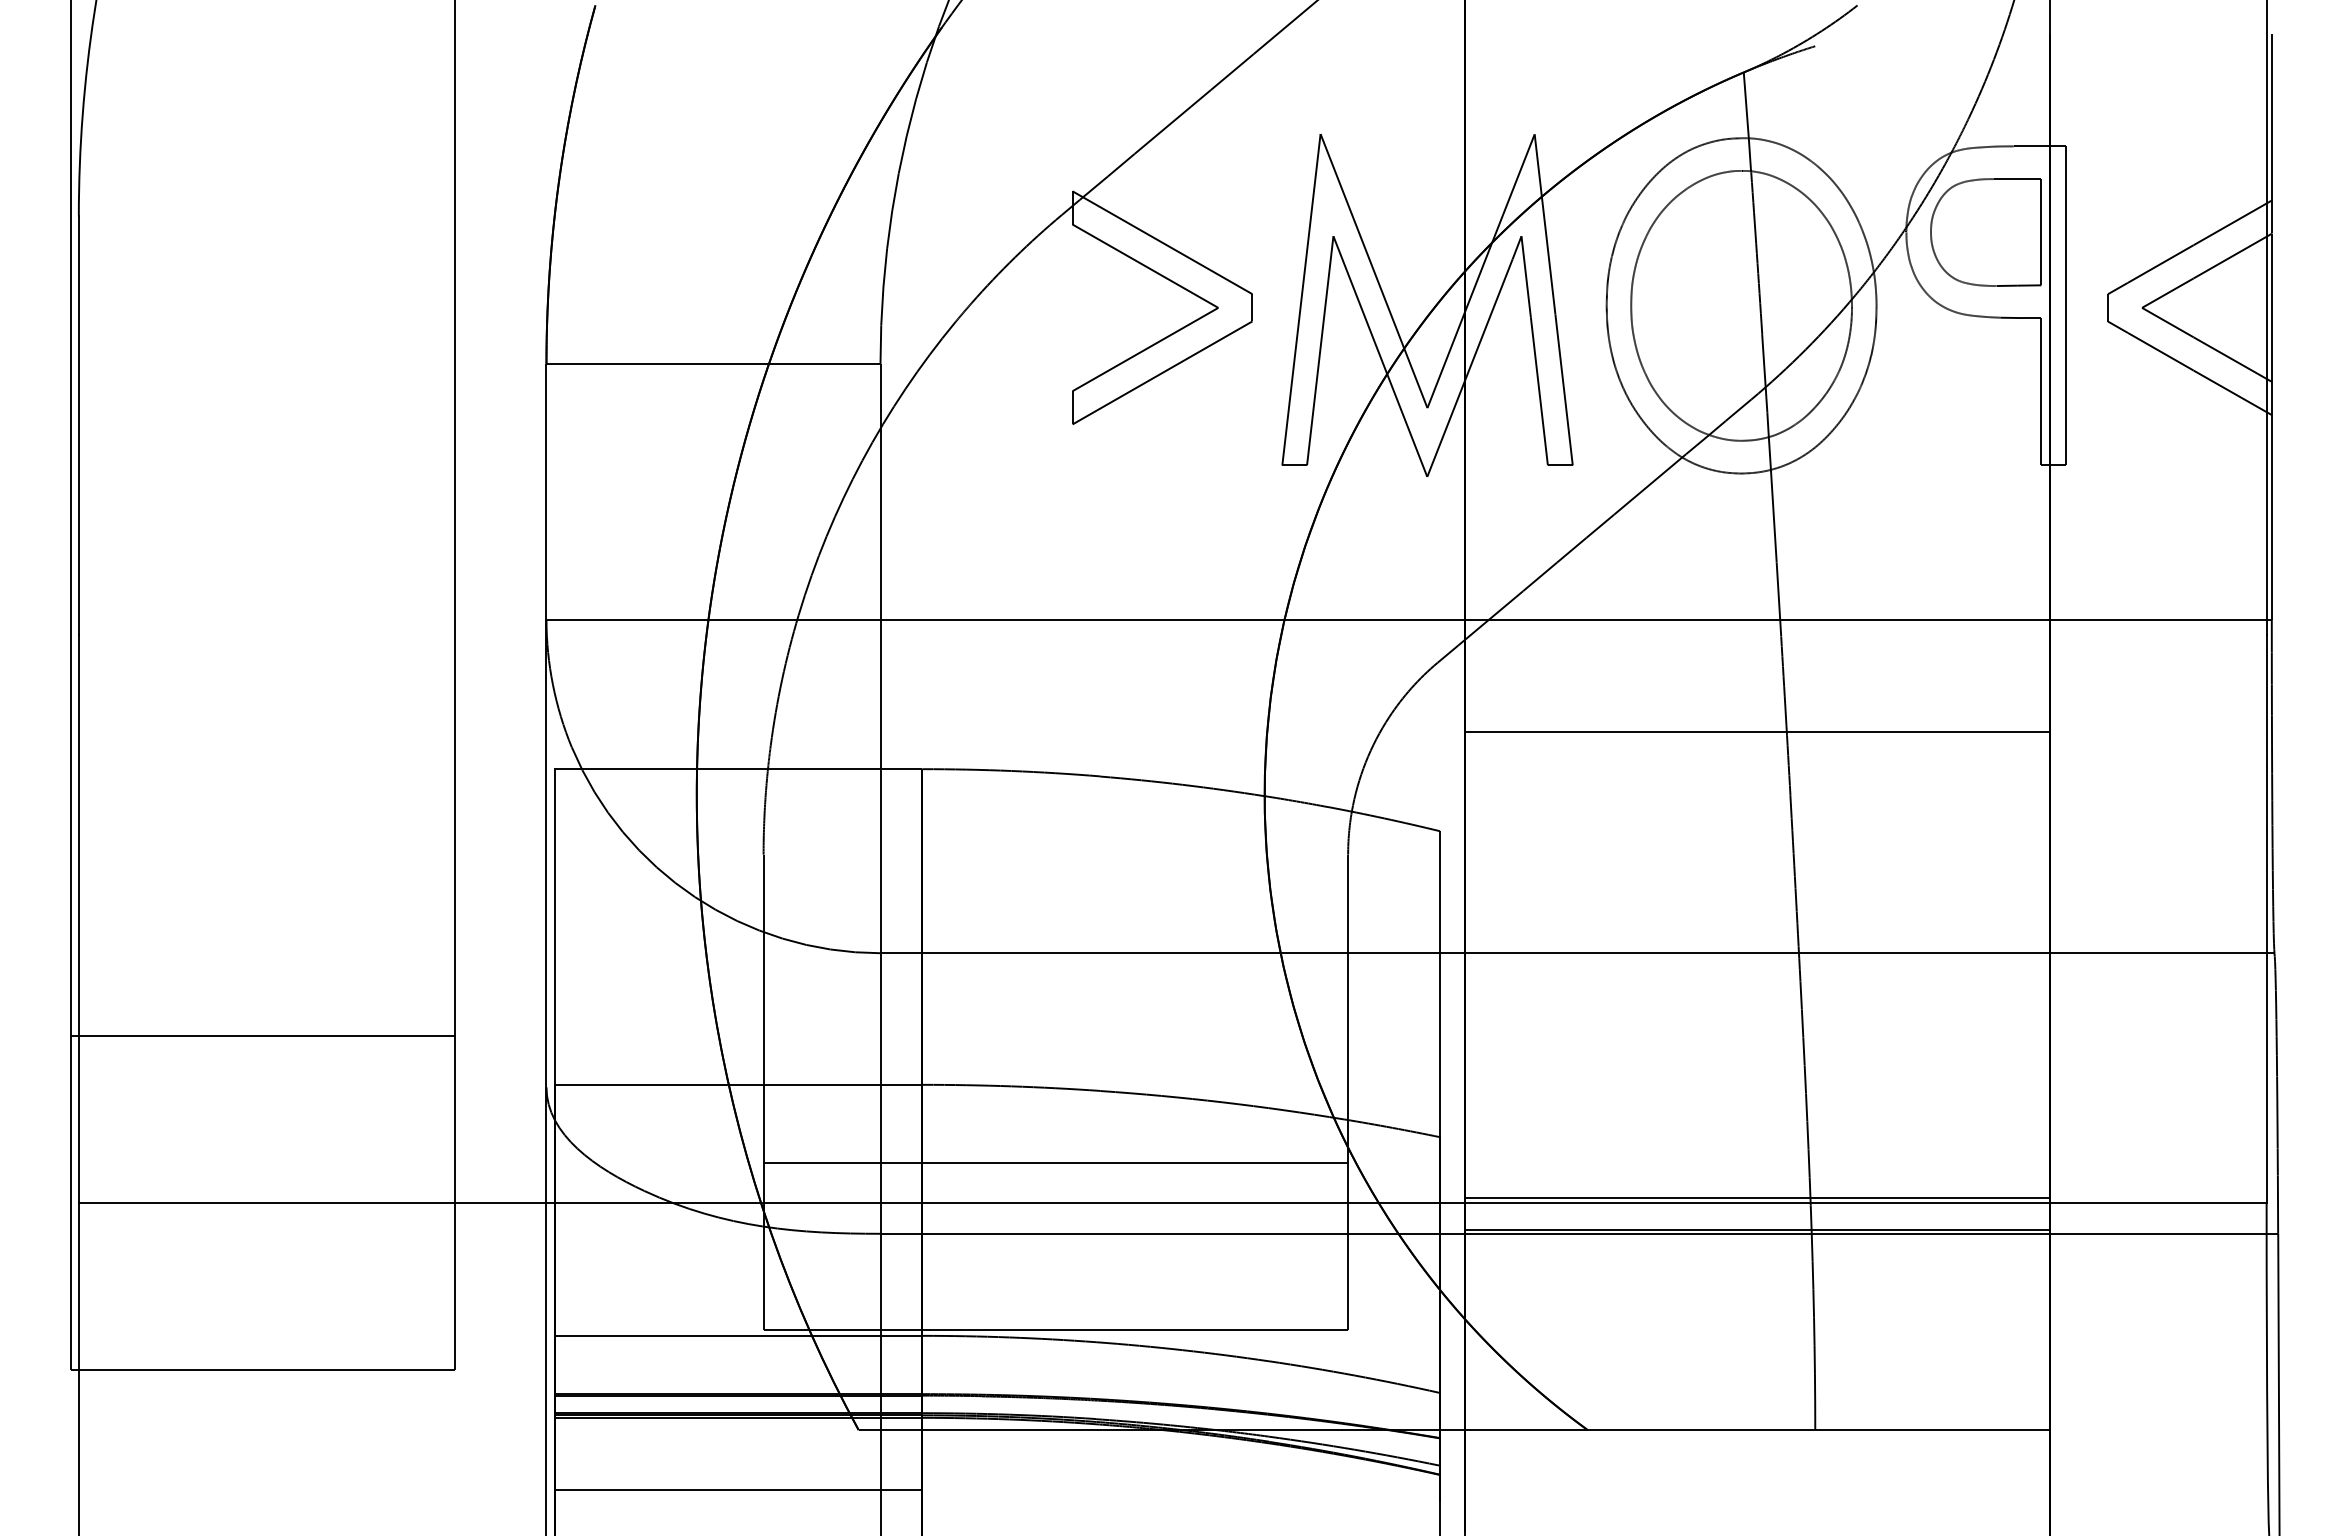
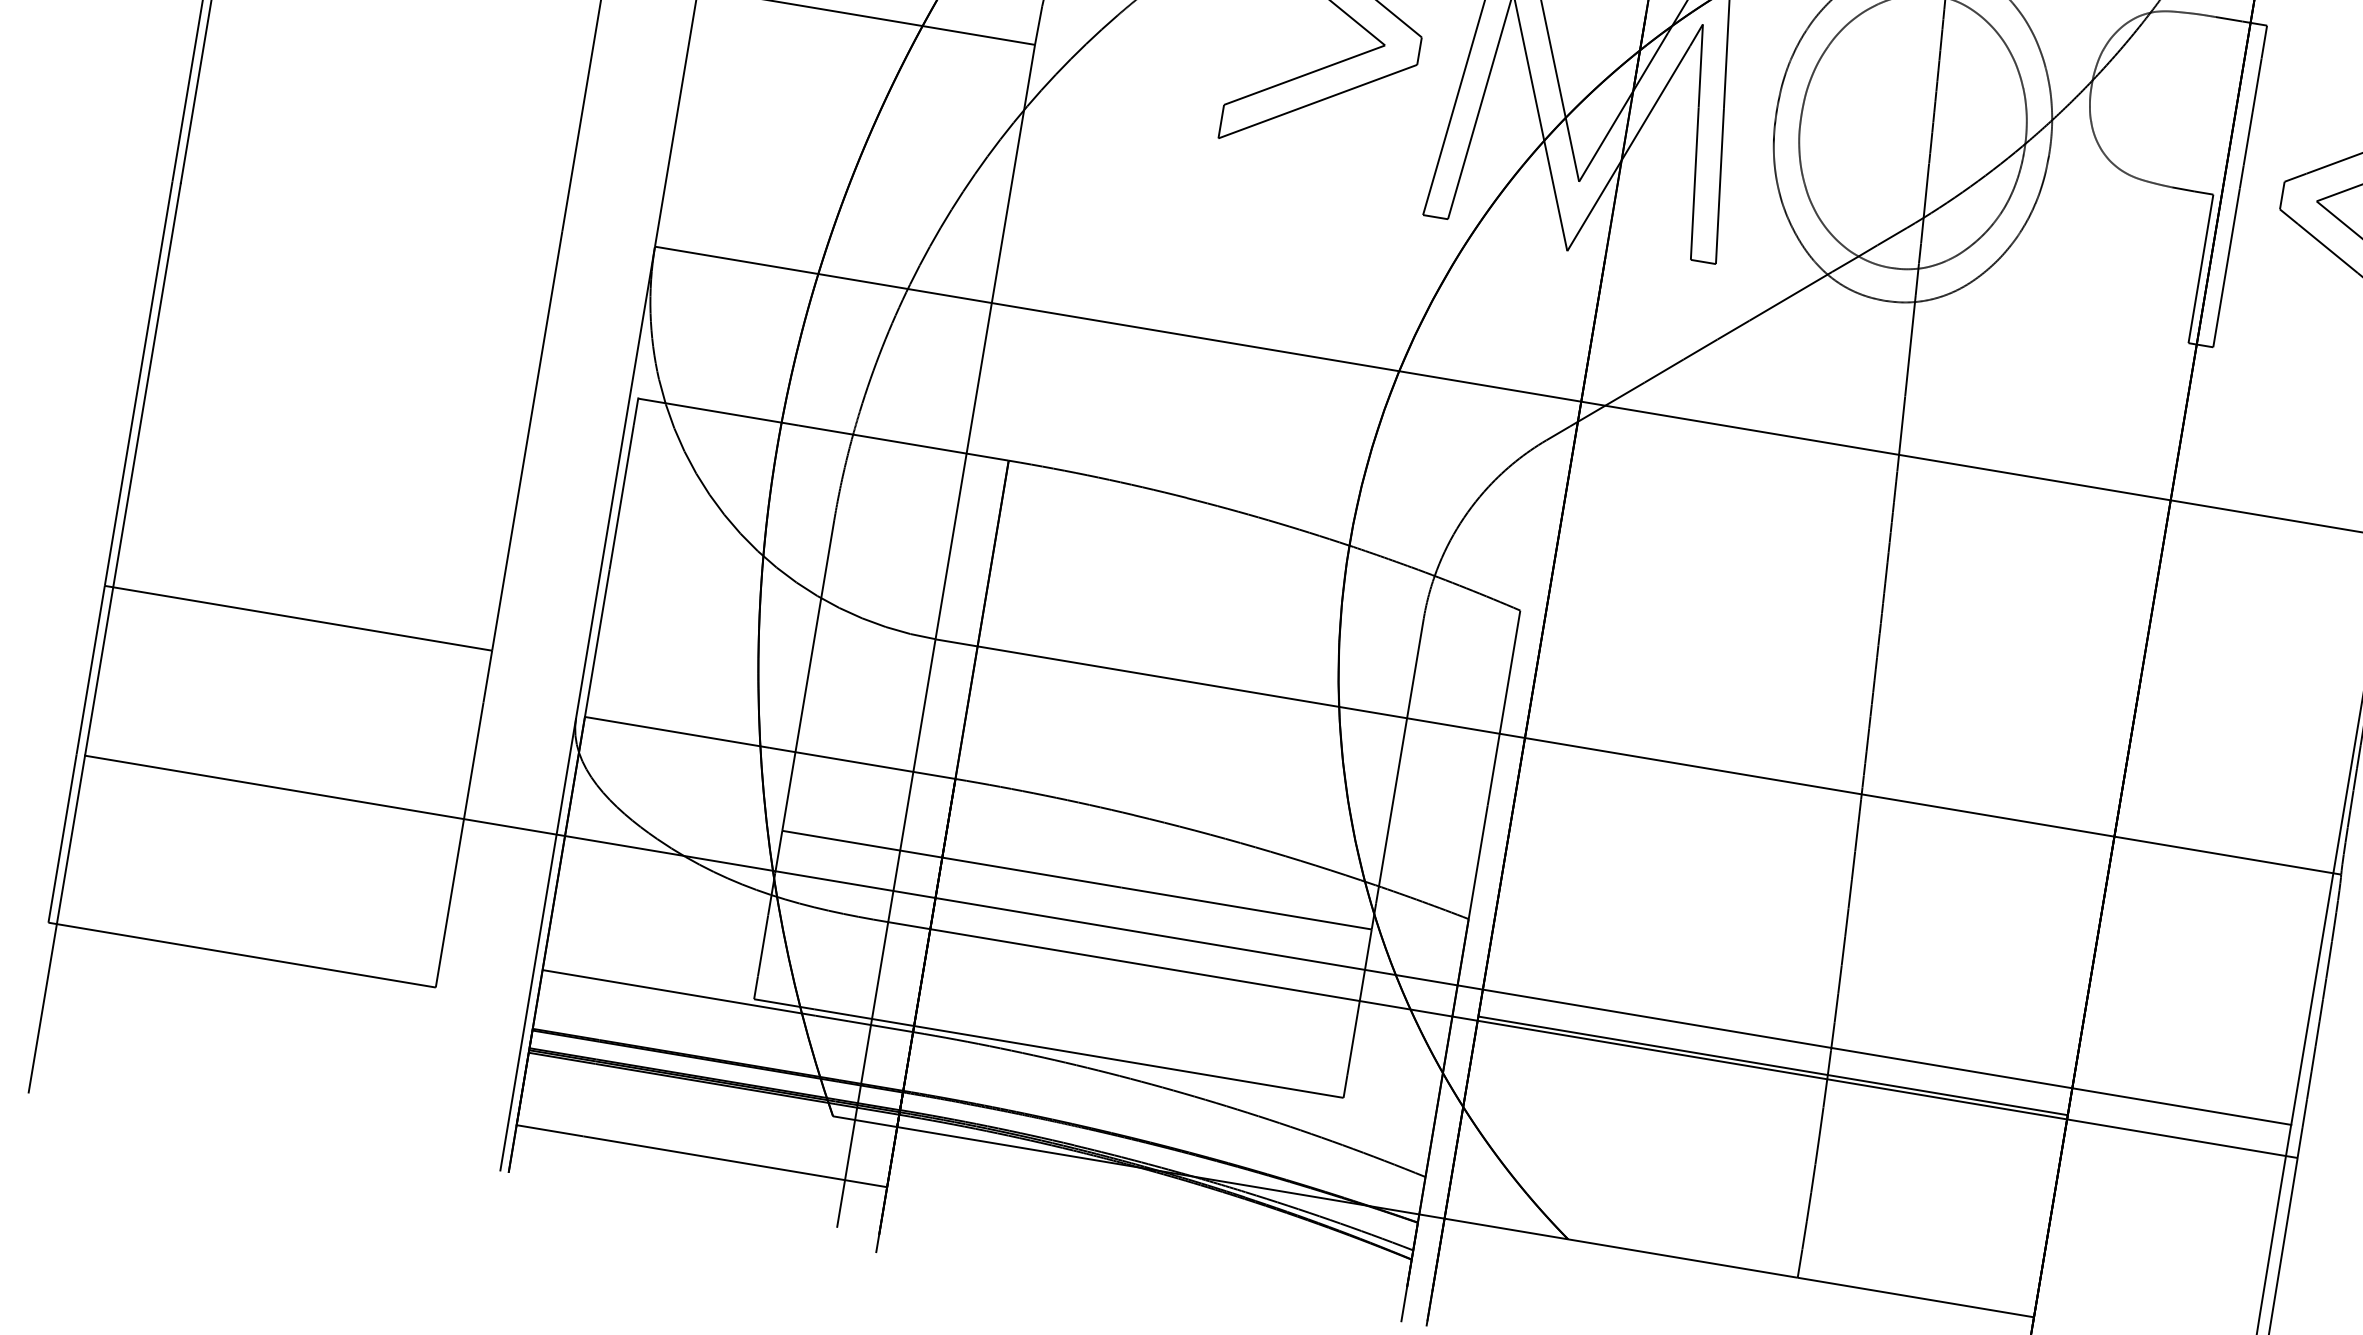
part: (1985, 232) -> (2171, 98), removed
line: (1757, 731) -> (1857, 563), removed
line: (1757, 1197) -> (1778, 1033), removed

